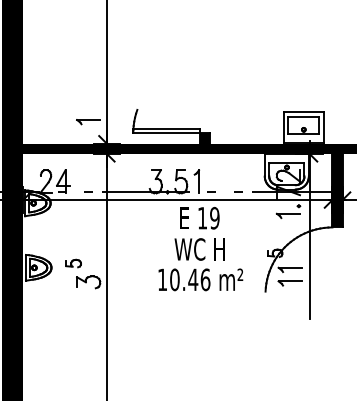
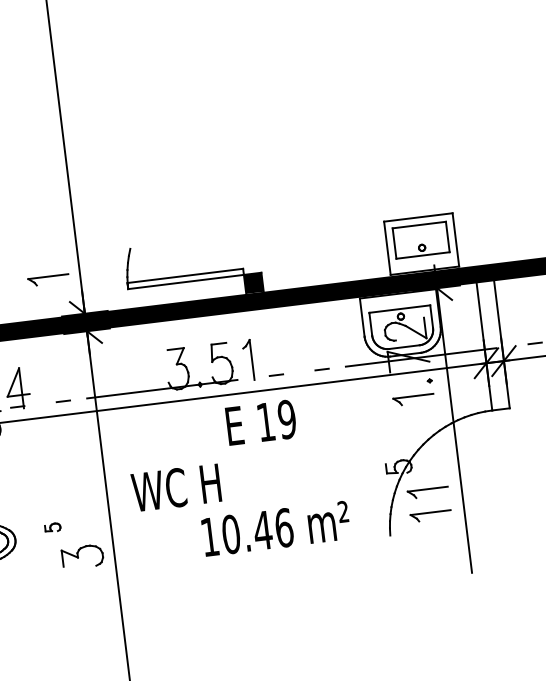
fill: (337, 190) -> (493, 345), removed
text: (199, 249) -> (175, 488), moved
part: (73, 263) -> (52, 527), size x0.6

